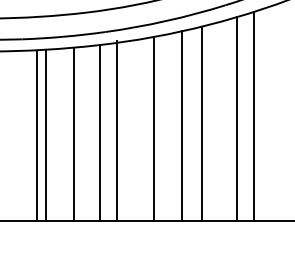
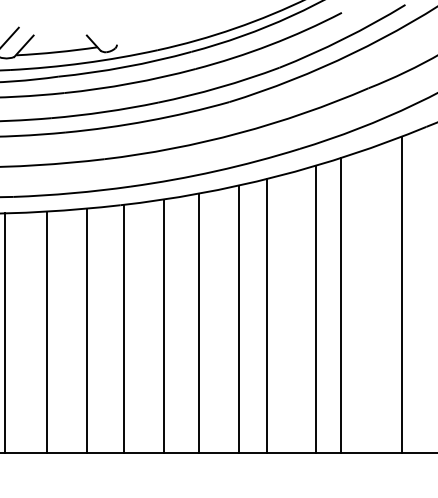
line: (117, 131) -> (163, 326), moved
line: (37, 136) -> (5, 333), moved

